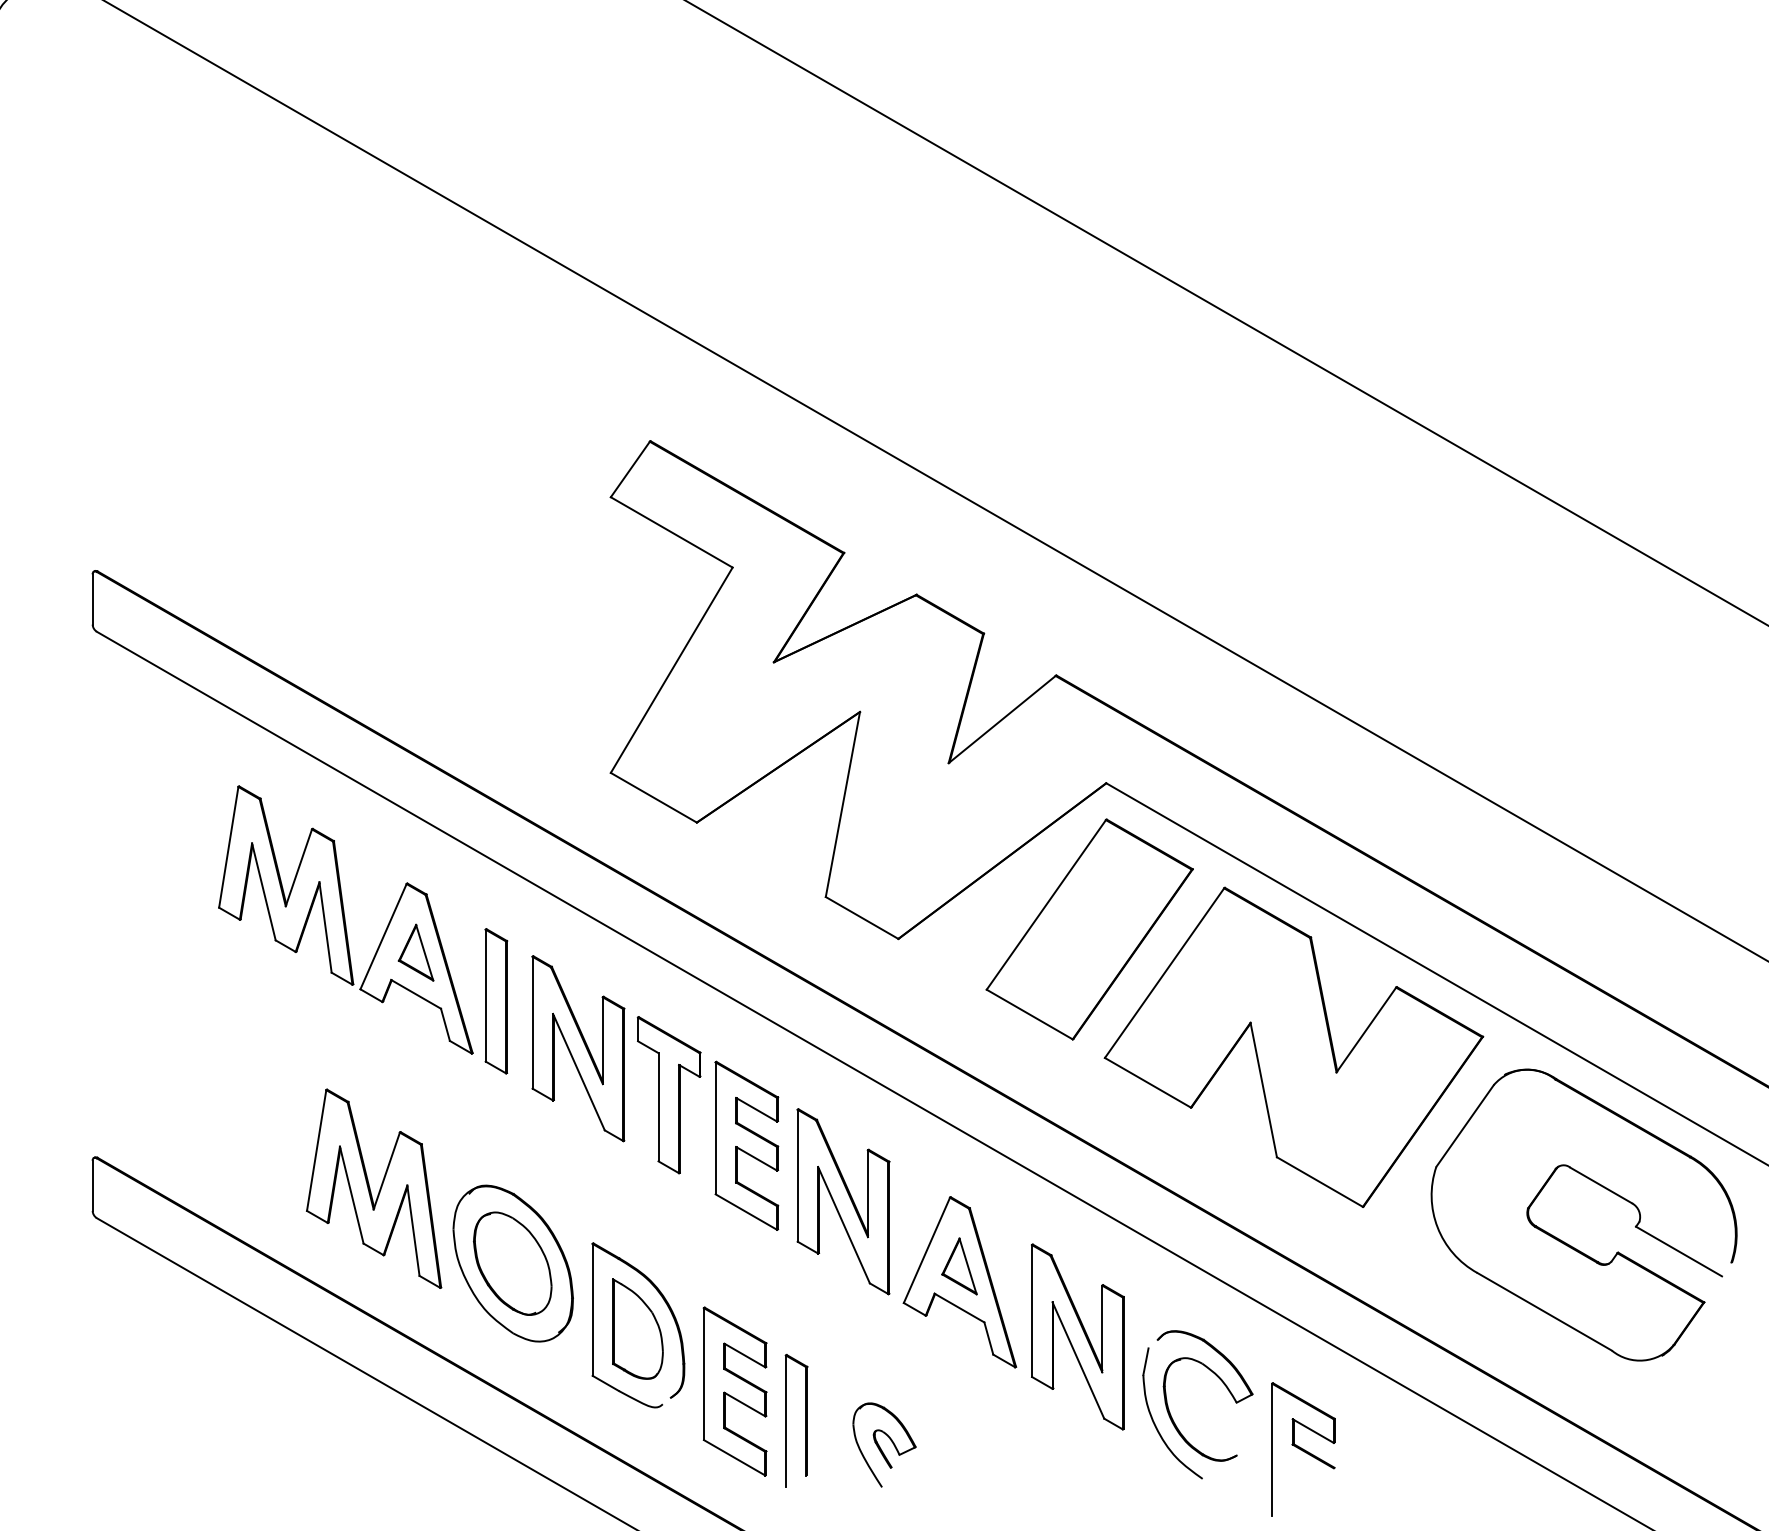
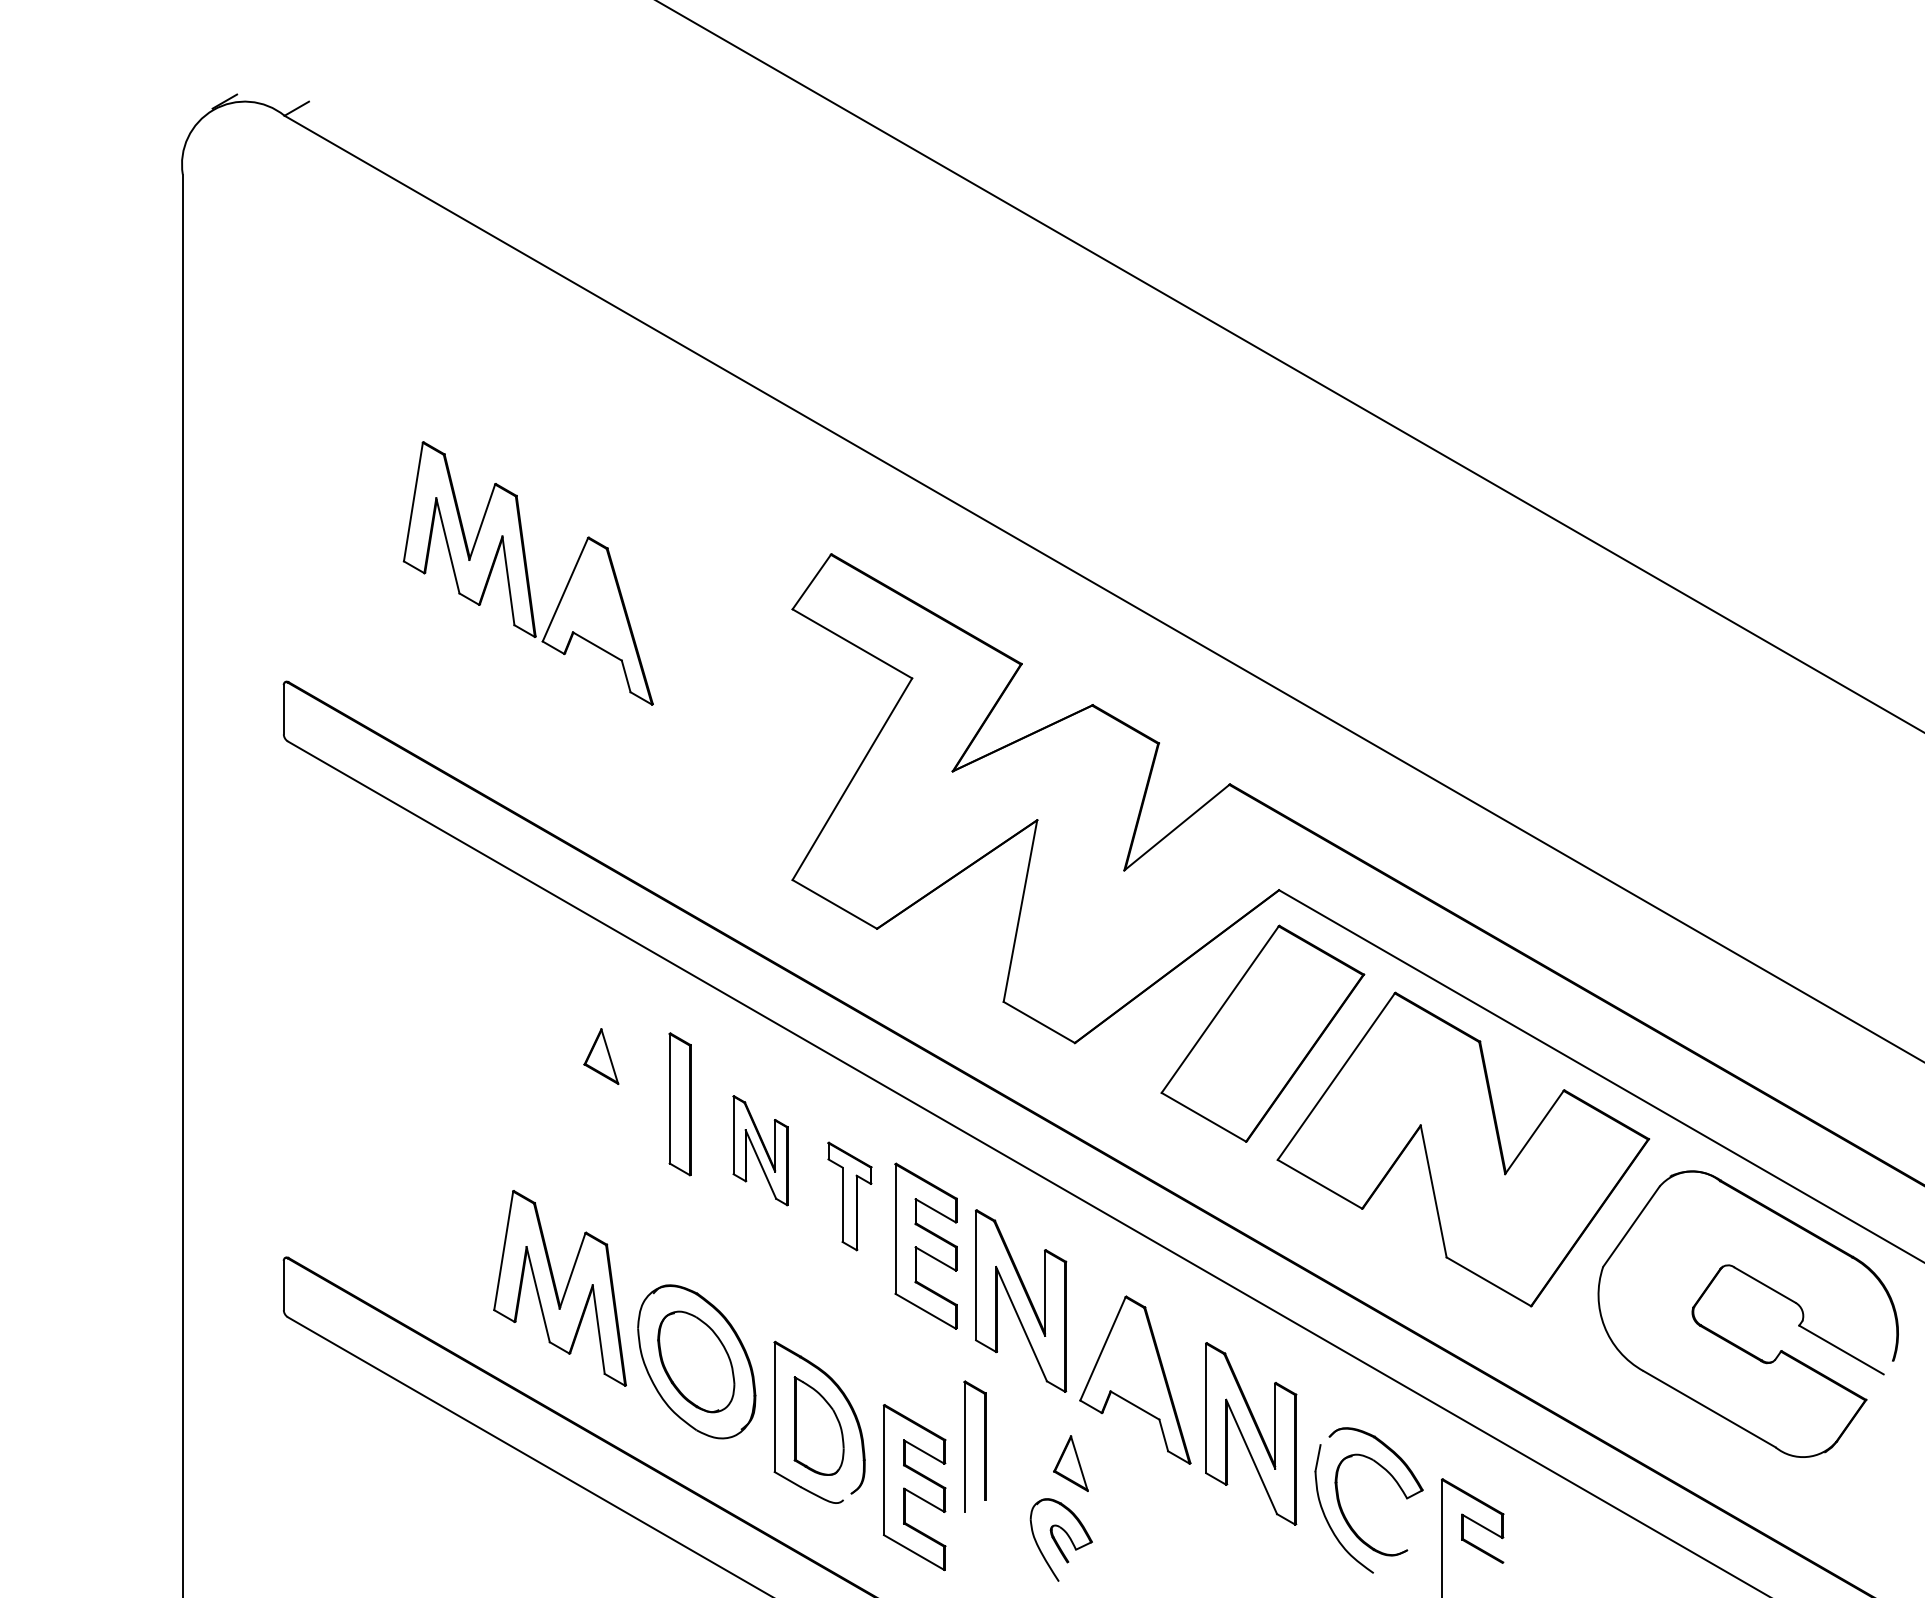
part: (344, 920) -> (527, 573), moved
part: (578, 1048) -> (760, 1150), size x0.6
part: (668, 1095) -> (849, 1196), size x0.7
part: (959, 1266) -> (1070, 1463), moved
part: (786, 1421) -> (965, 1446), moved

